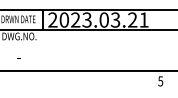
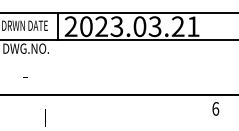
text: (160, 81) -> (215, 109), 5 -> 6

